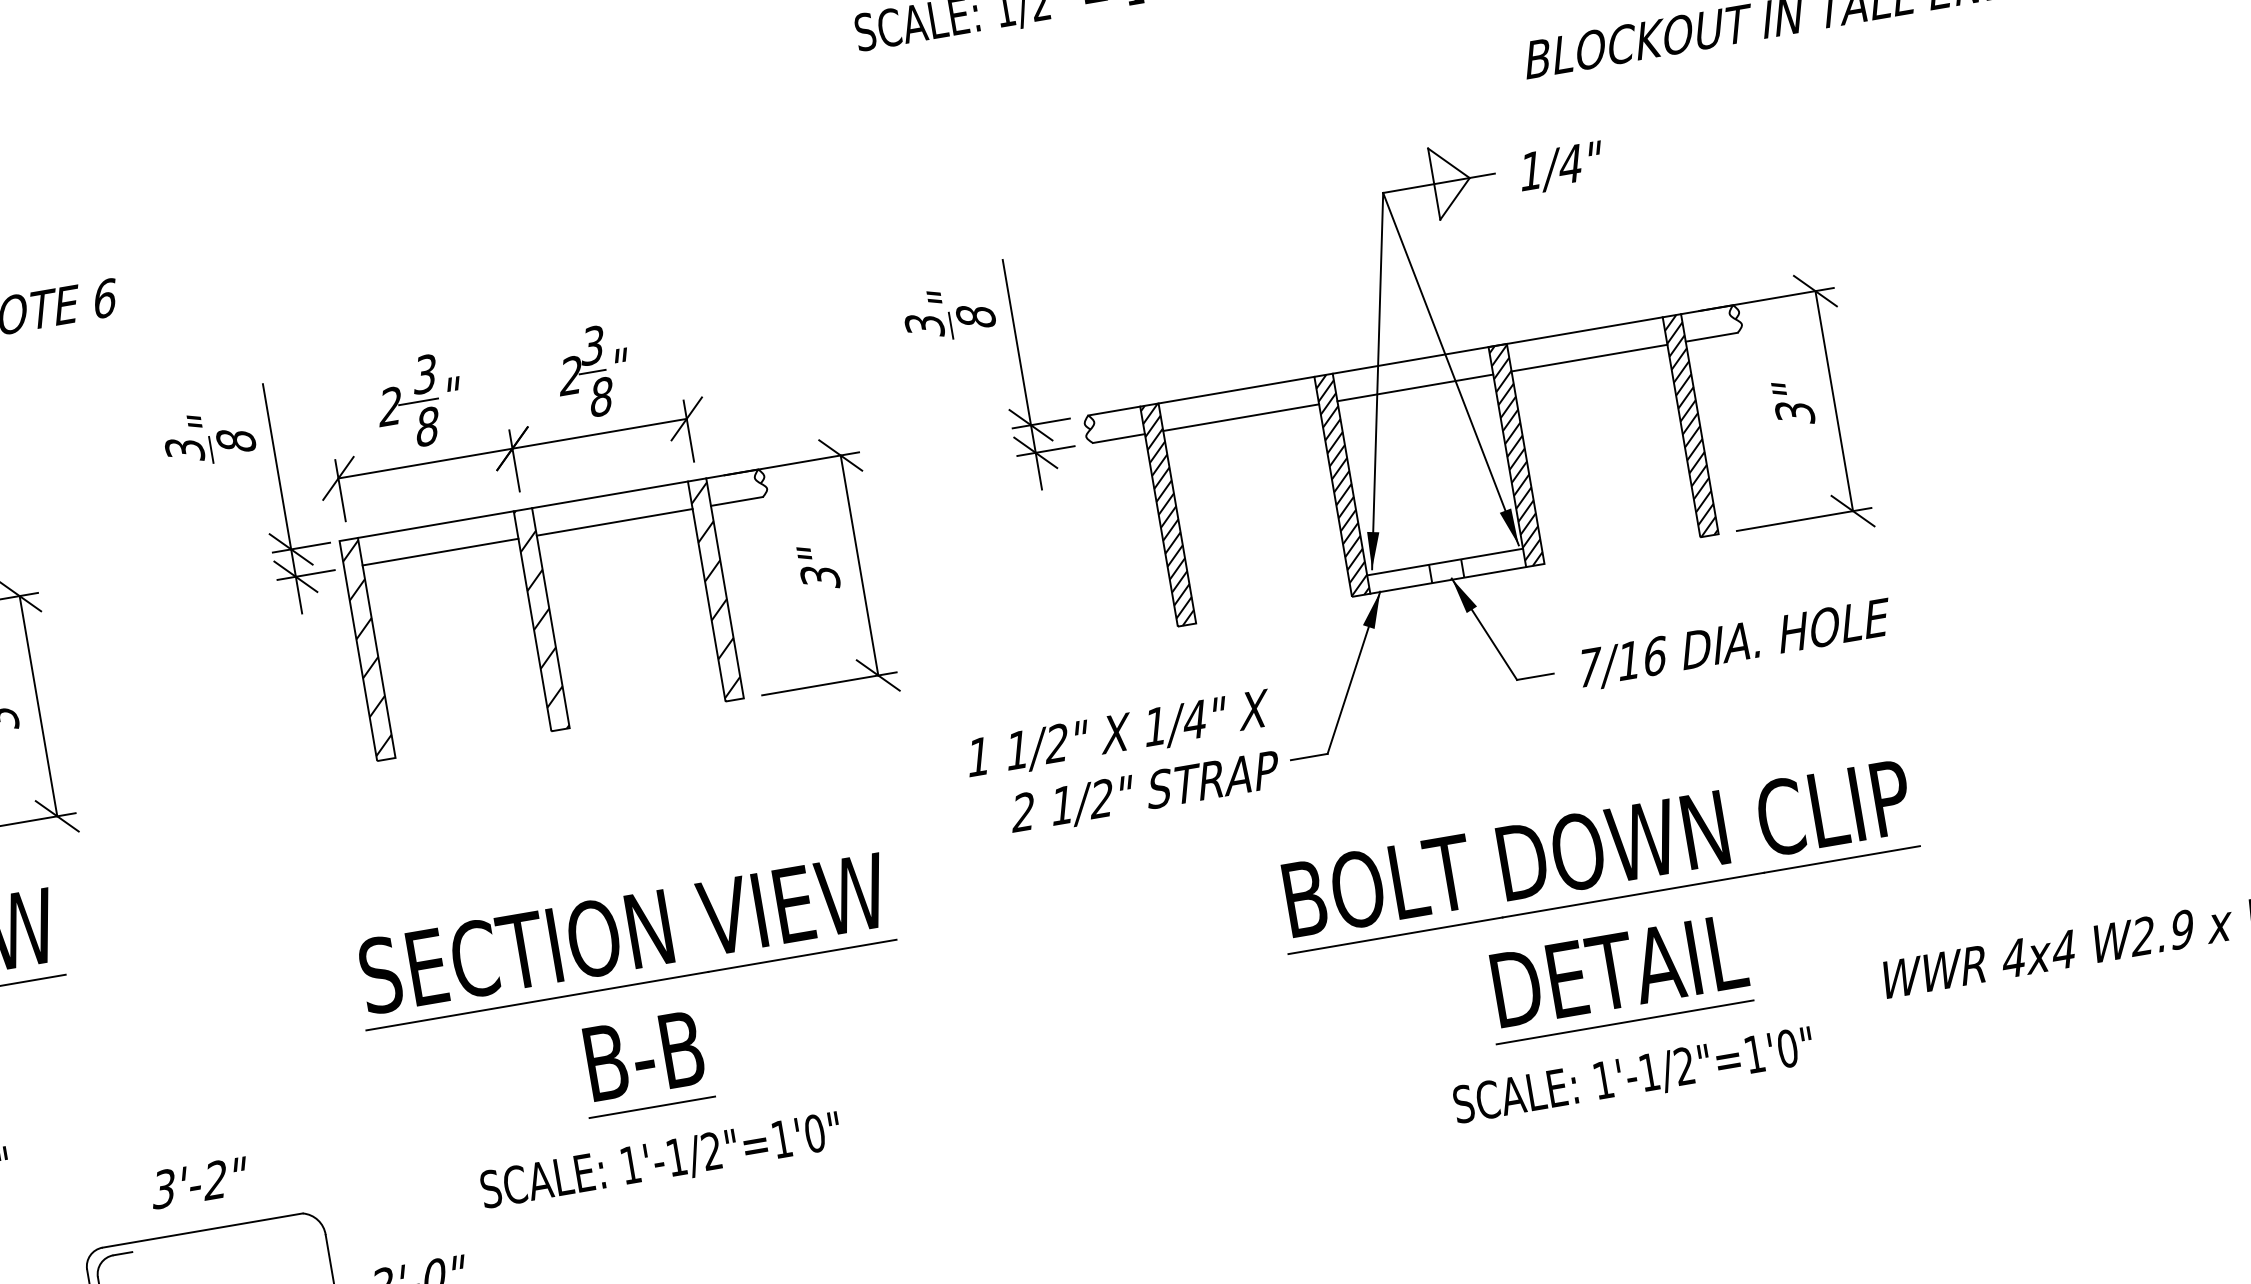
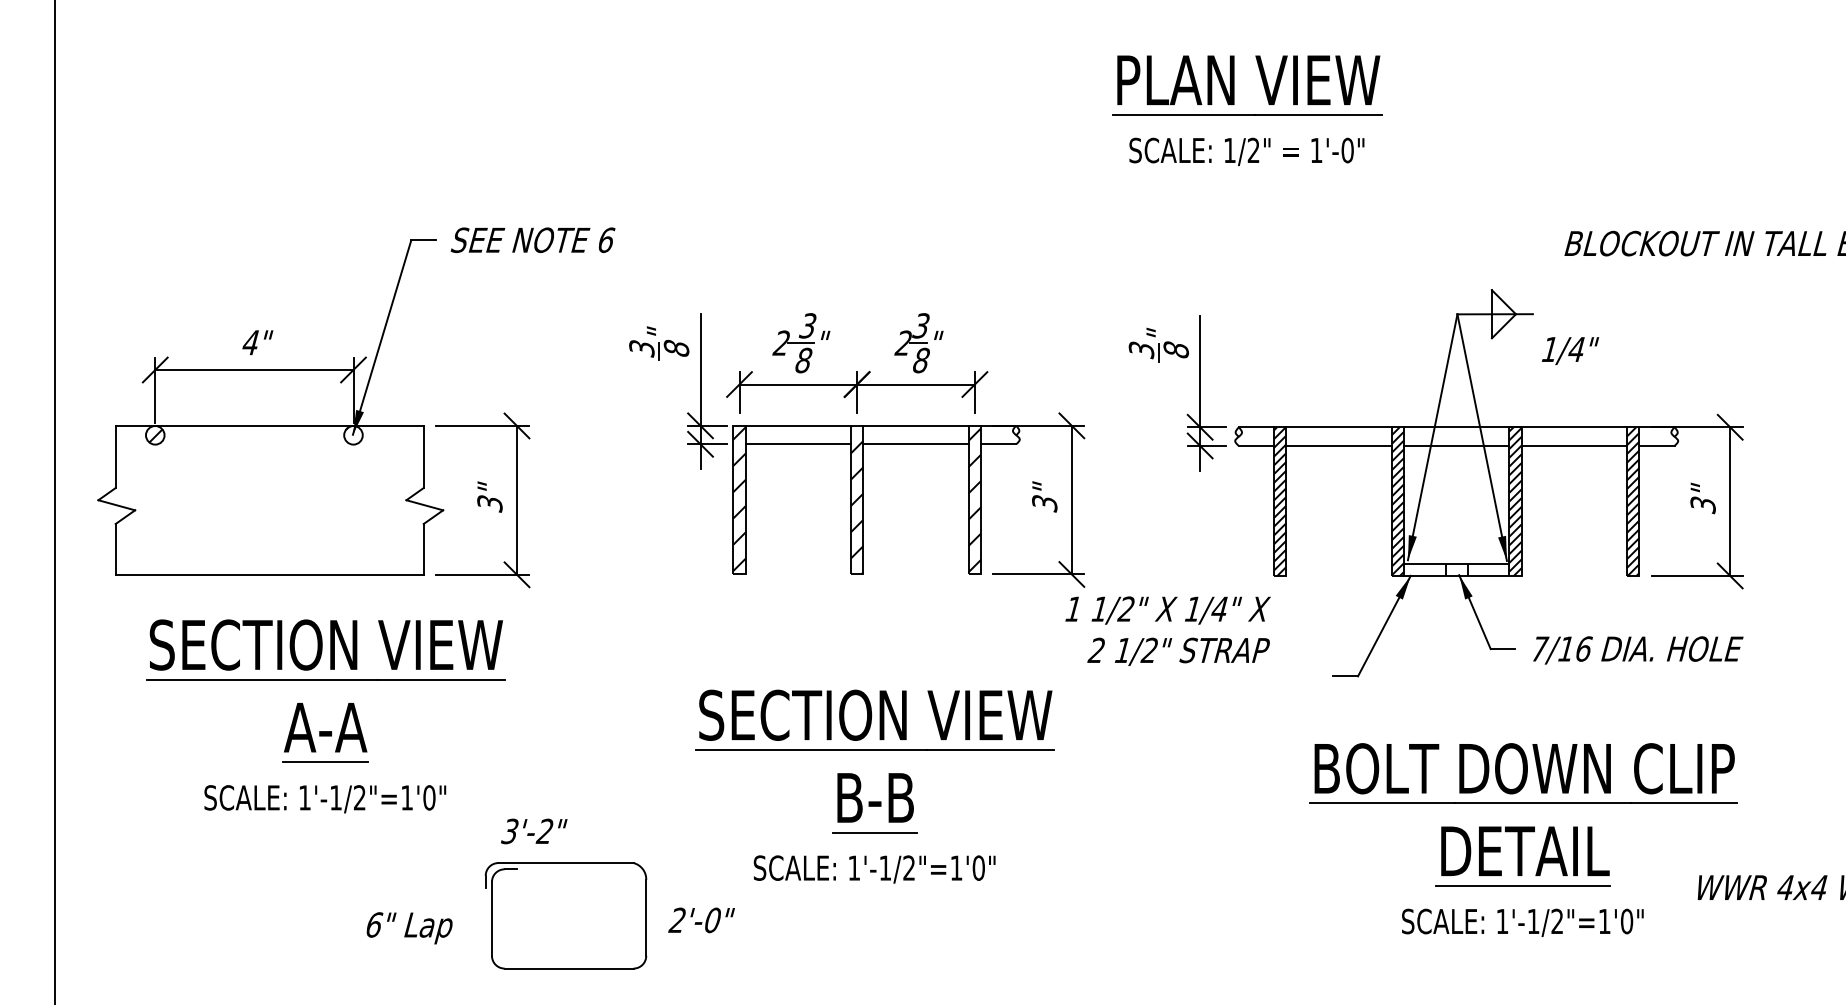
text: (1561, 167) -> (1570, 350), moved
text: (1123, 764) -> (1167, 630), moved
text: (199, 1182) -> (534, 831), moved

